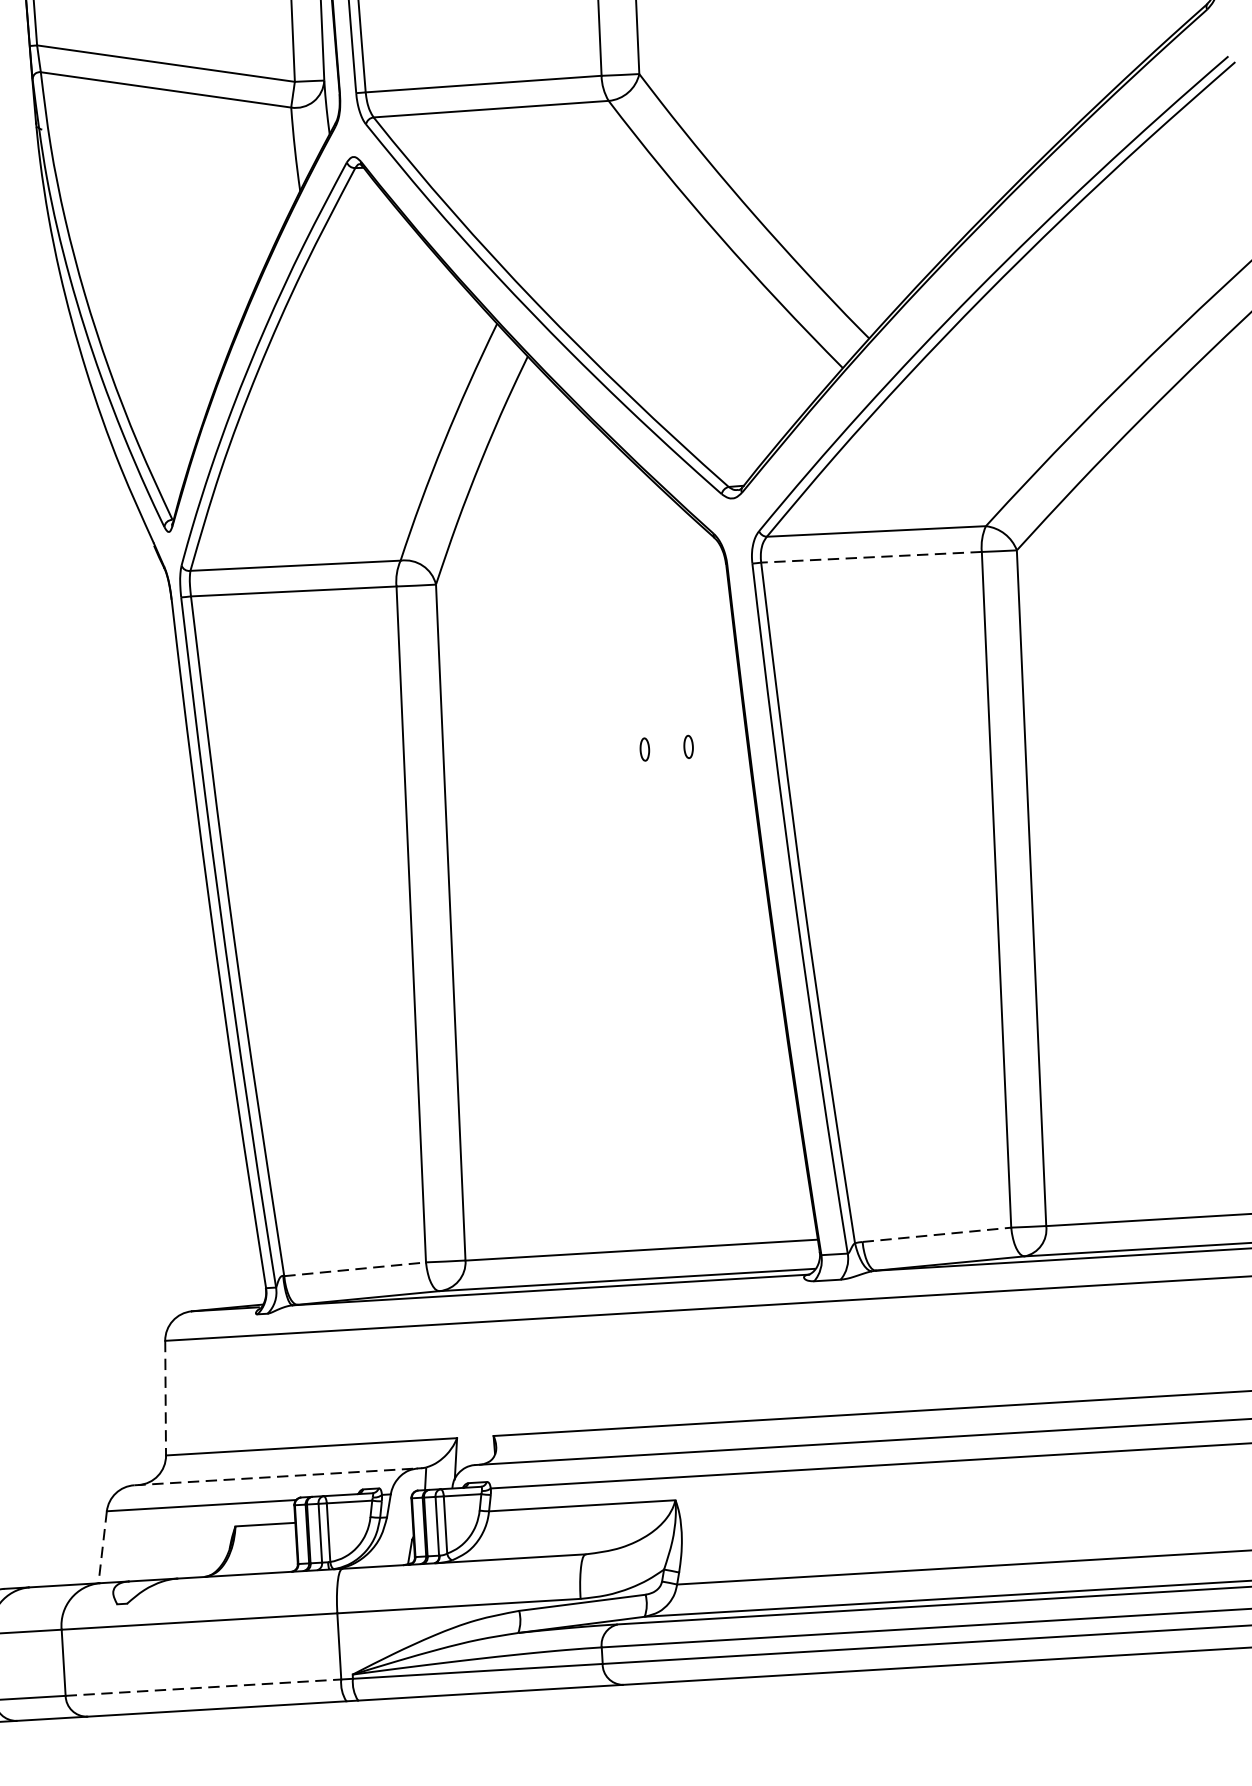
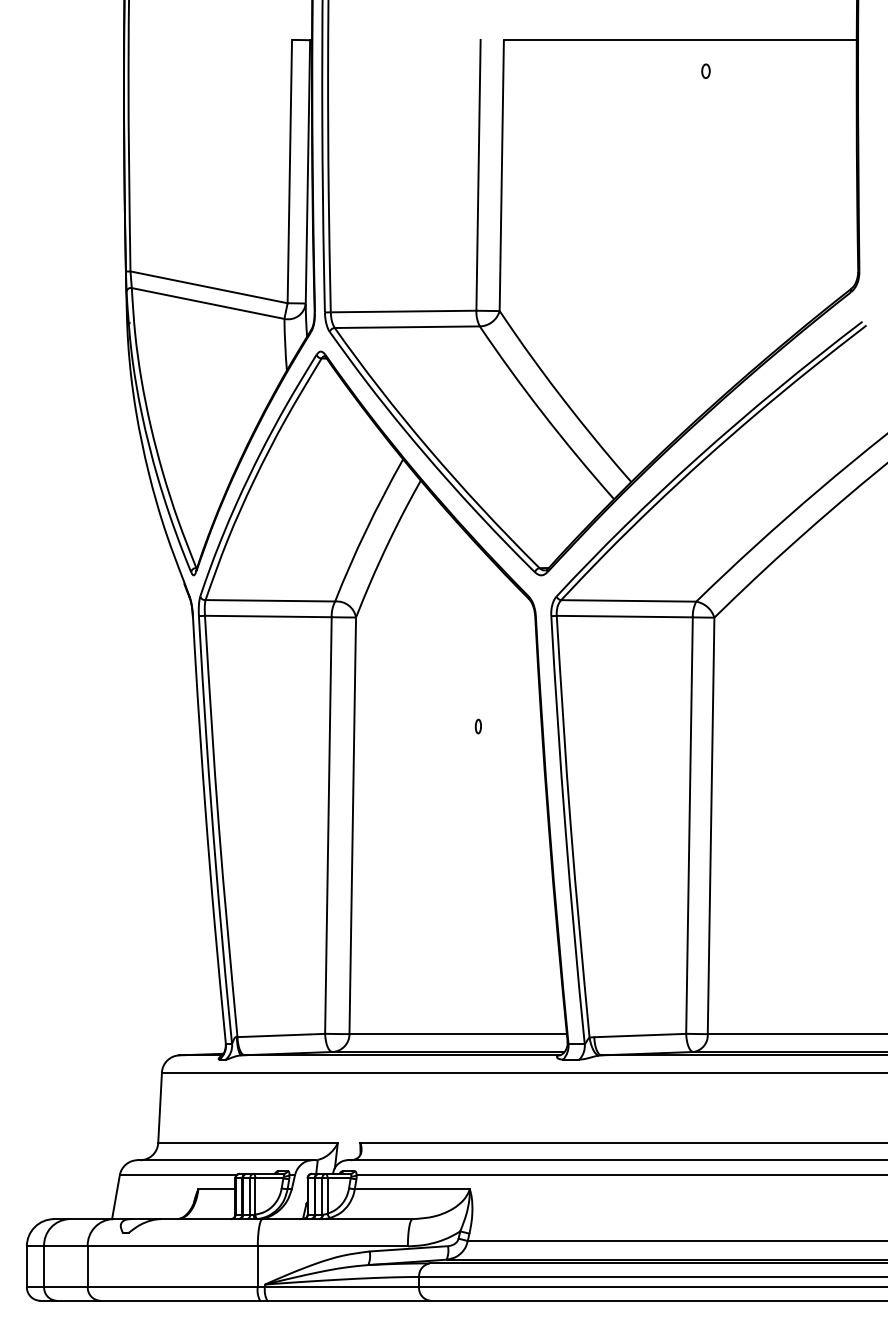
line: (871, 557) -> (624, 616), dashed -> solid
part: (687, 746) -> (504, 726), removed
line: (937, 1234) -> (640, 1035), dashed -> solid
line: (355, 1269) -> (281, 1035), dashed -> solid
line: (166, 1399) -> (160, 1108), dashed -> solid
line: (276, 1477) -> (225, 1160), dashed -> solid
line: (101, 1547) -> (115, 1197), dashed -> solid
line: (204, 1688) -> (173, 1287), dashed -> solid

